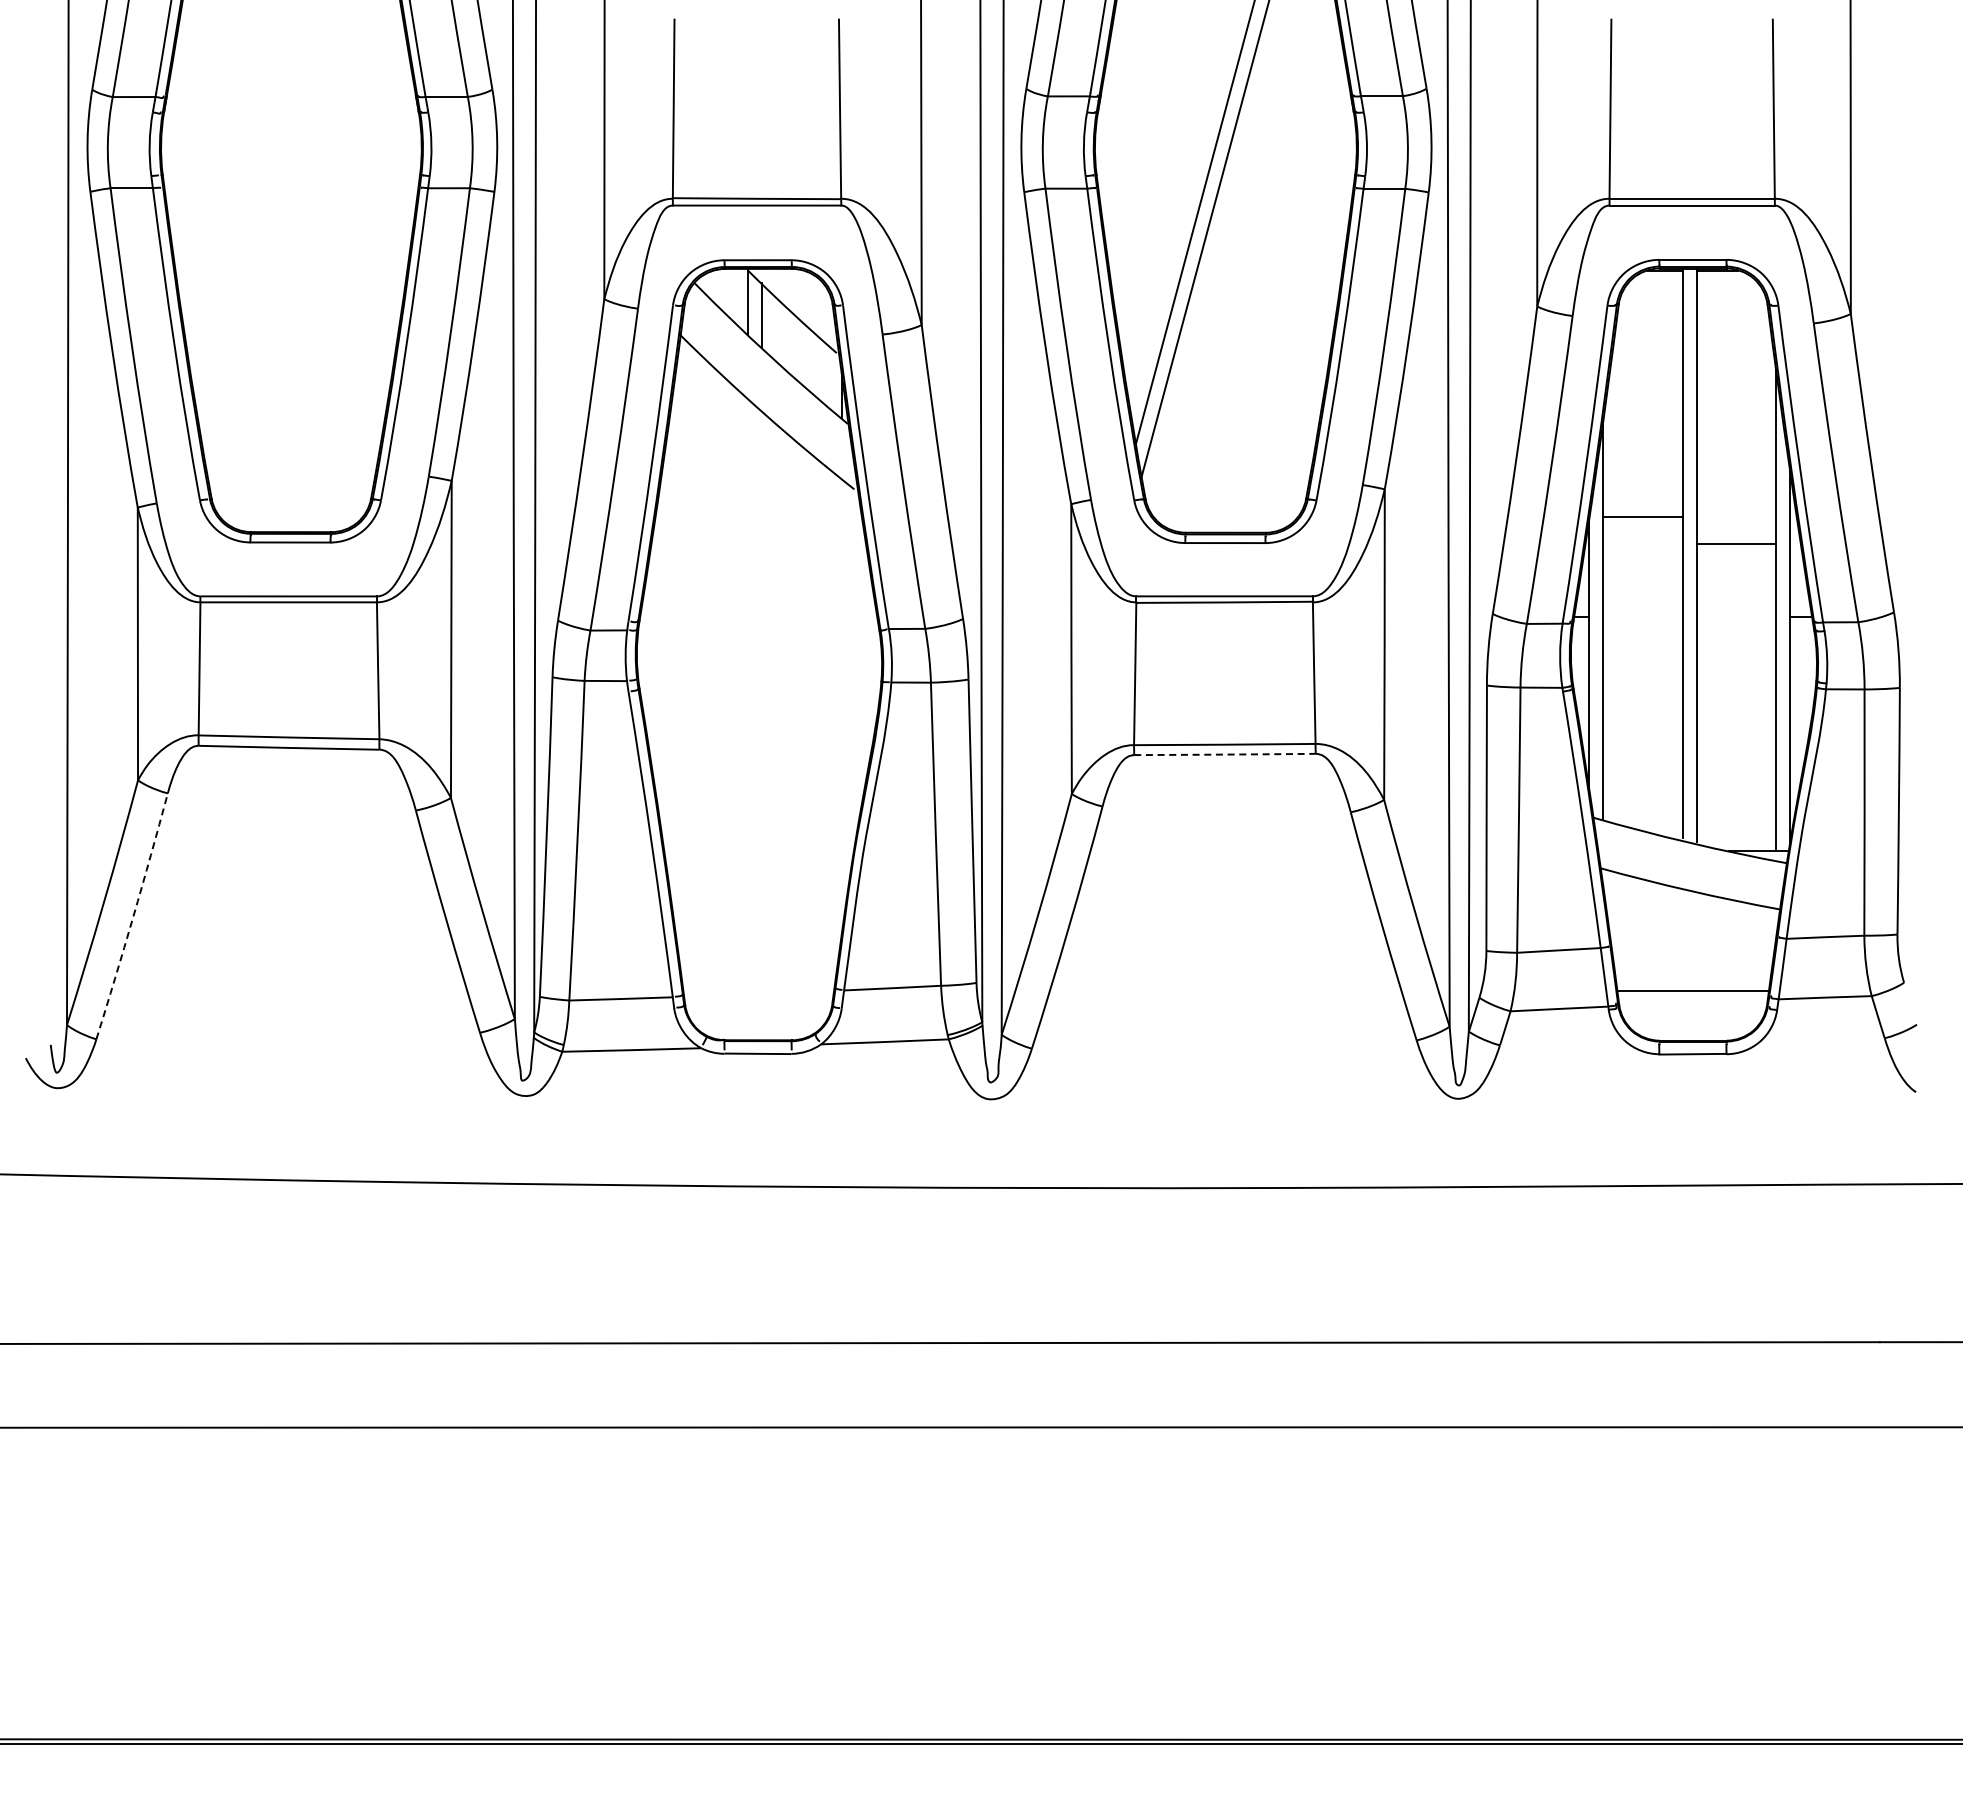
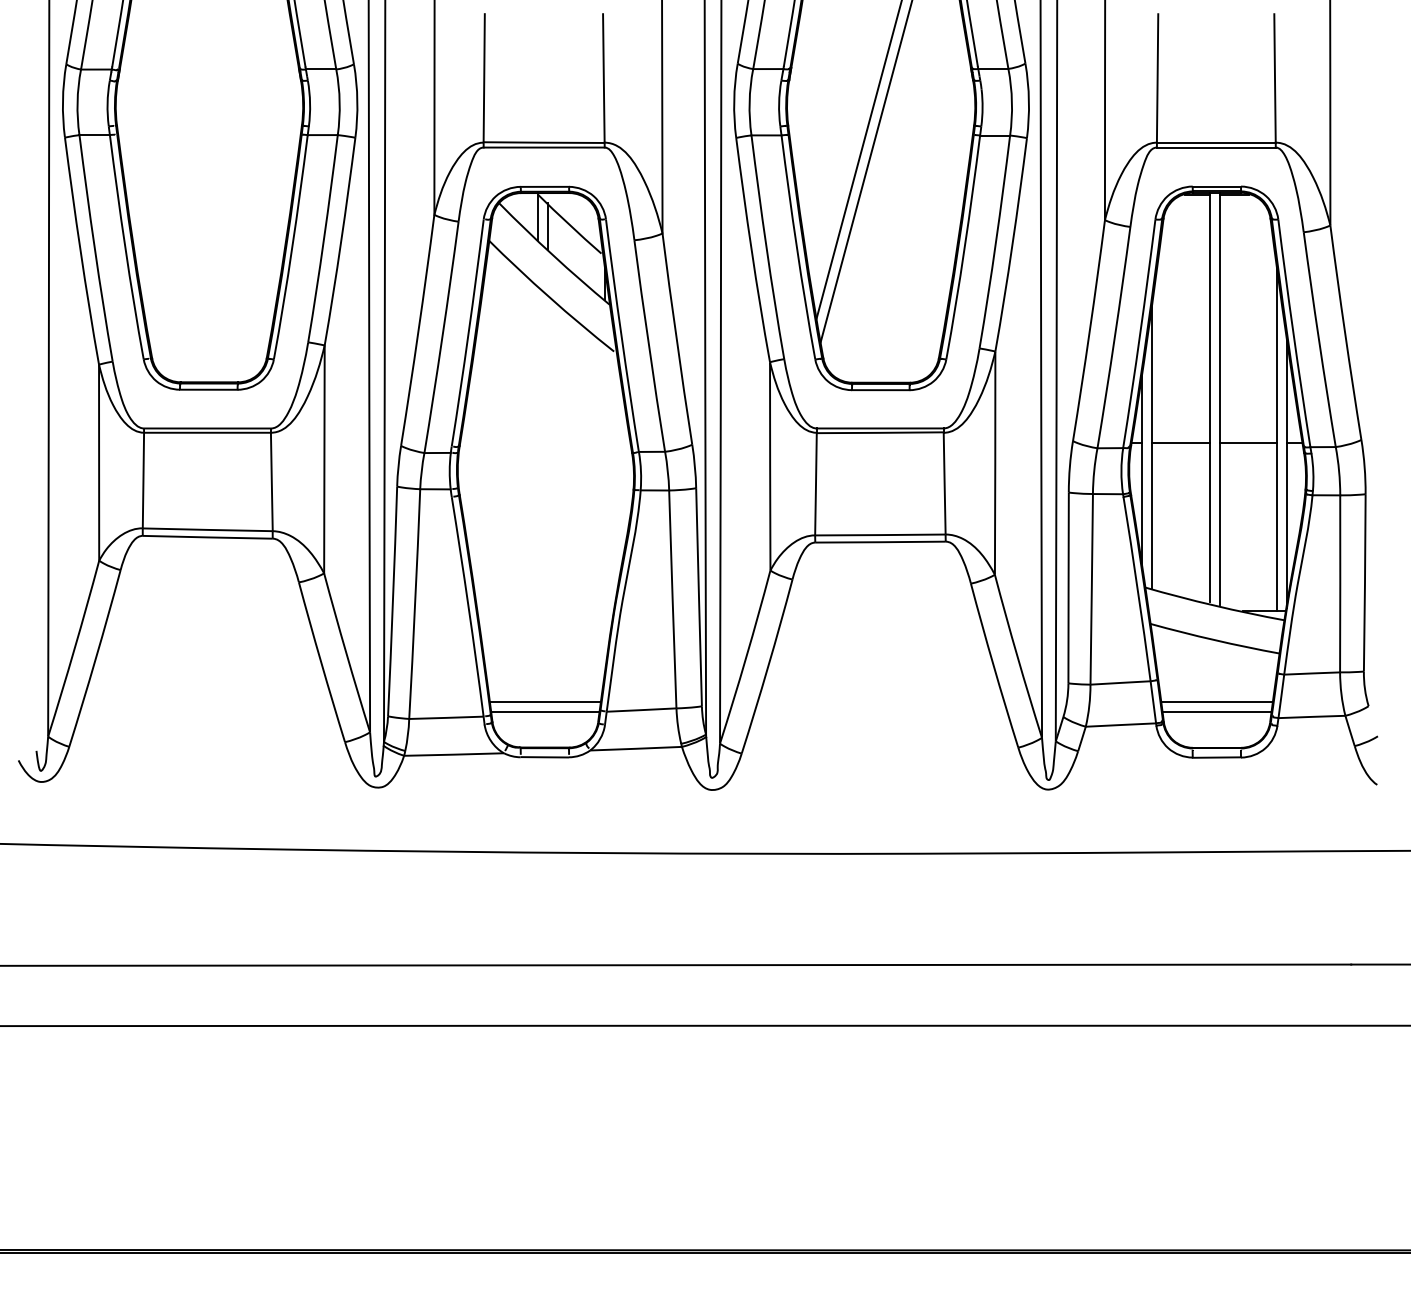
line: (1642, 517) -> (1180, 443), moved
line: (1736, 544) -> (1248, 443), moved
arc: (1225, 754) -> (880, 542), dashed -> solid
arc: (133, 916) -> (95, 658), dashed -> solid
line: (758, 976) -> (545, 701), added
line: (1692, 976) -> (1216, 701), added
line: (758, 990) -> (545, 711), added

